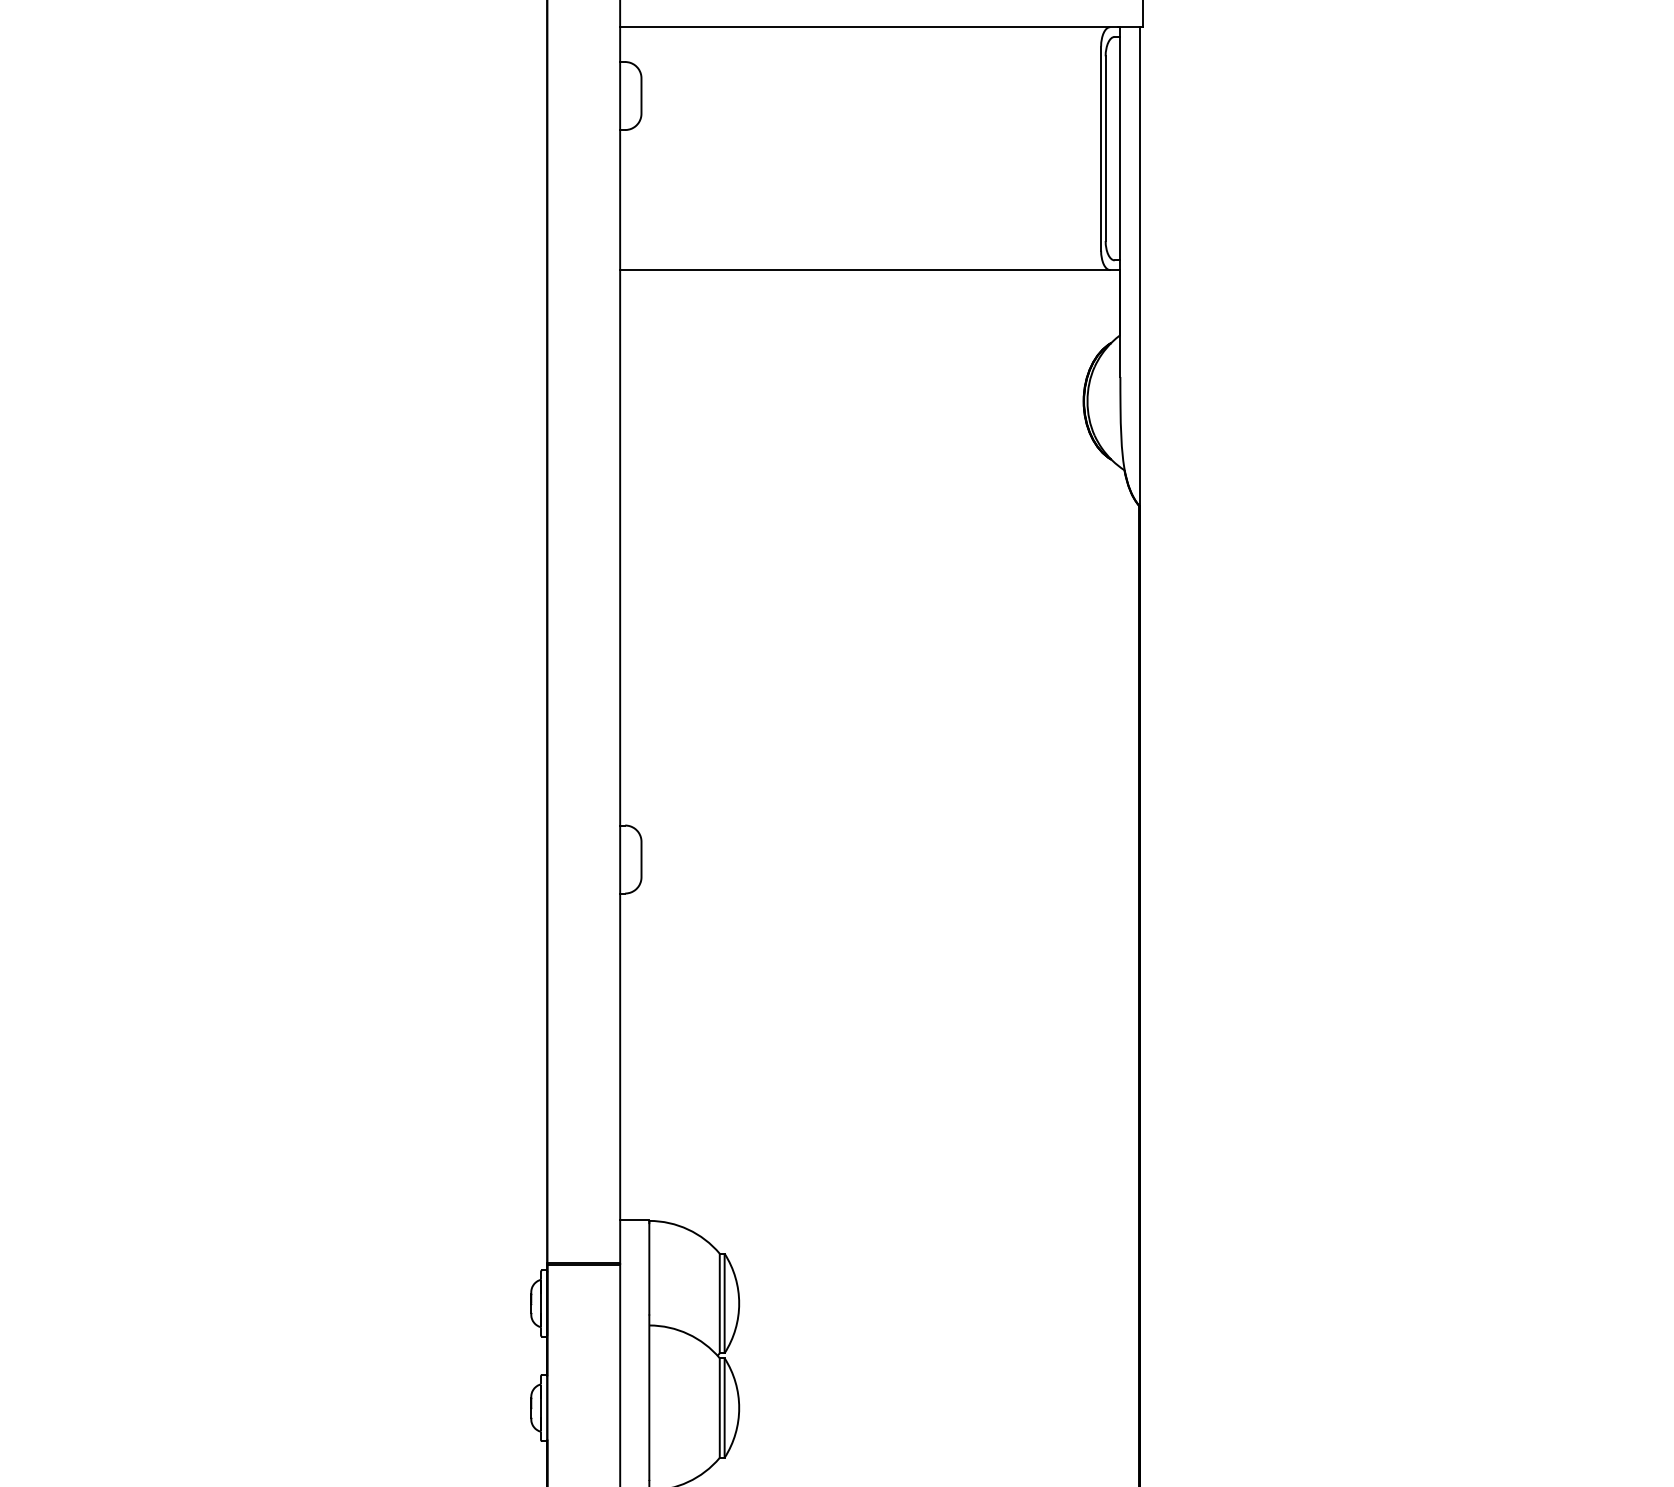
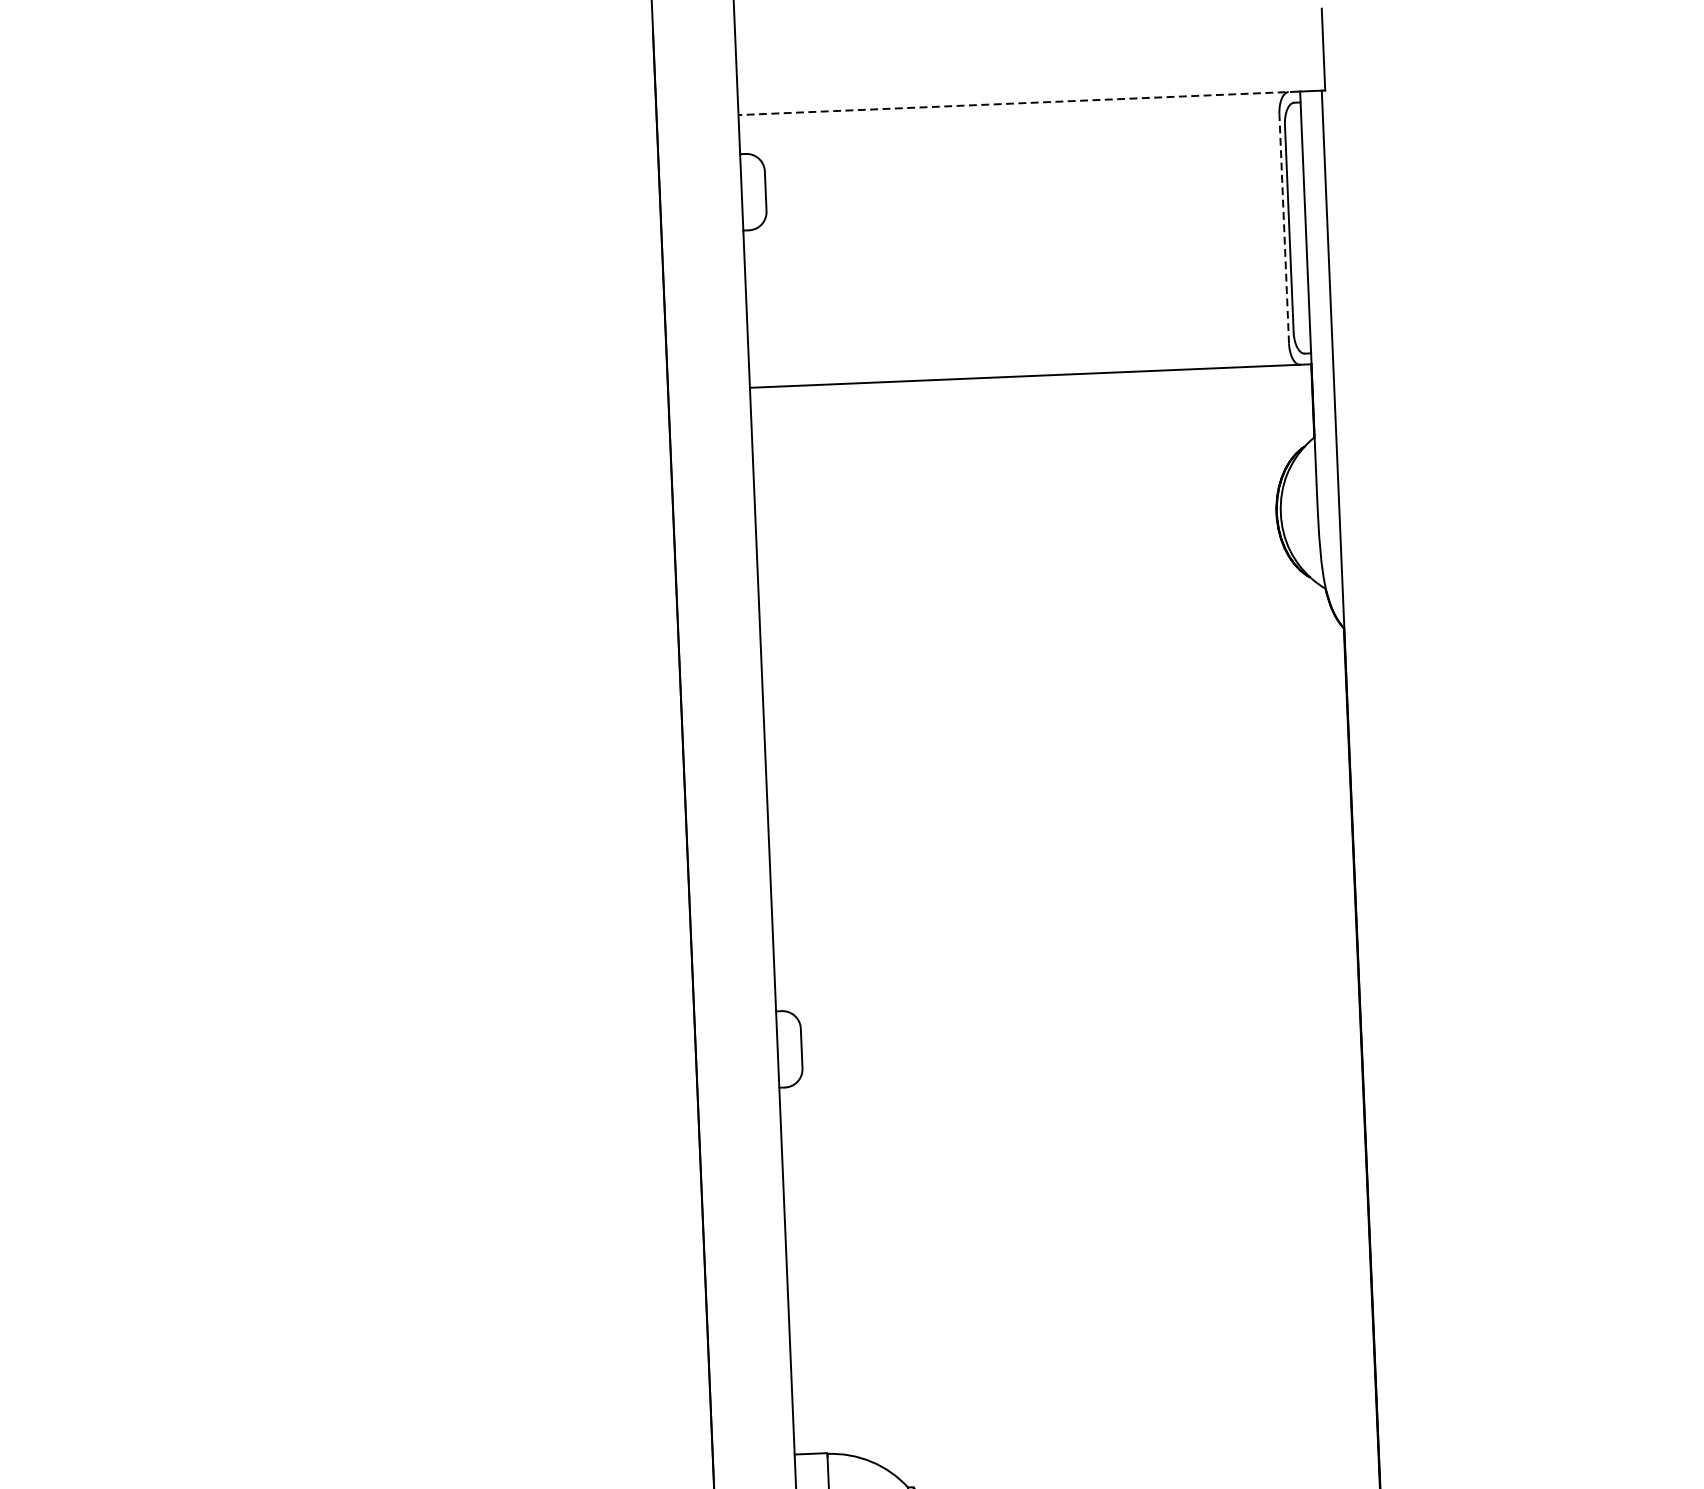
line: (868, 27) -> (1017, 103), solid -> dashed
line: (1101, 148) -> (1284, 228), solid -> dashed

